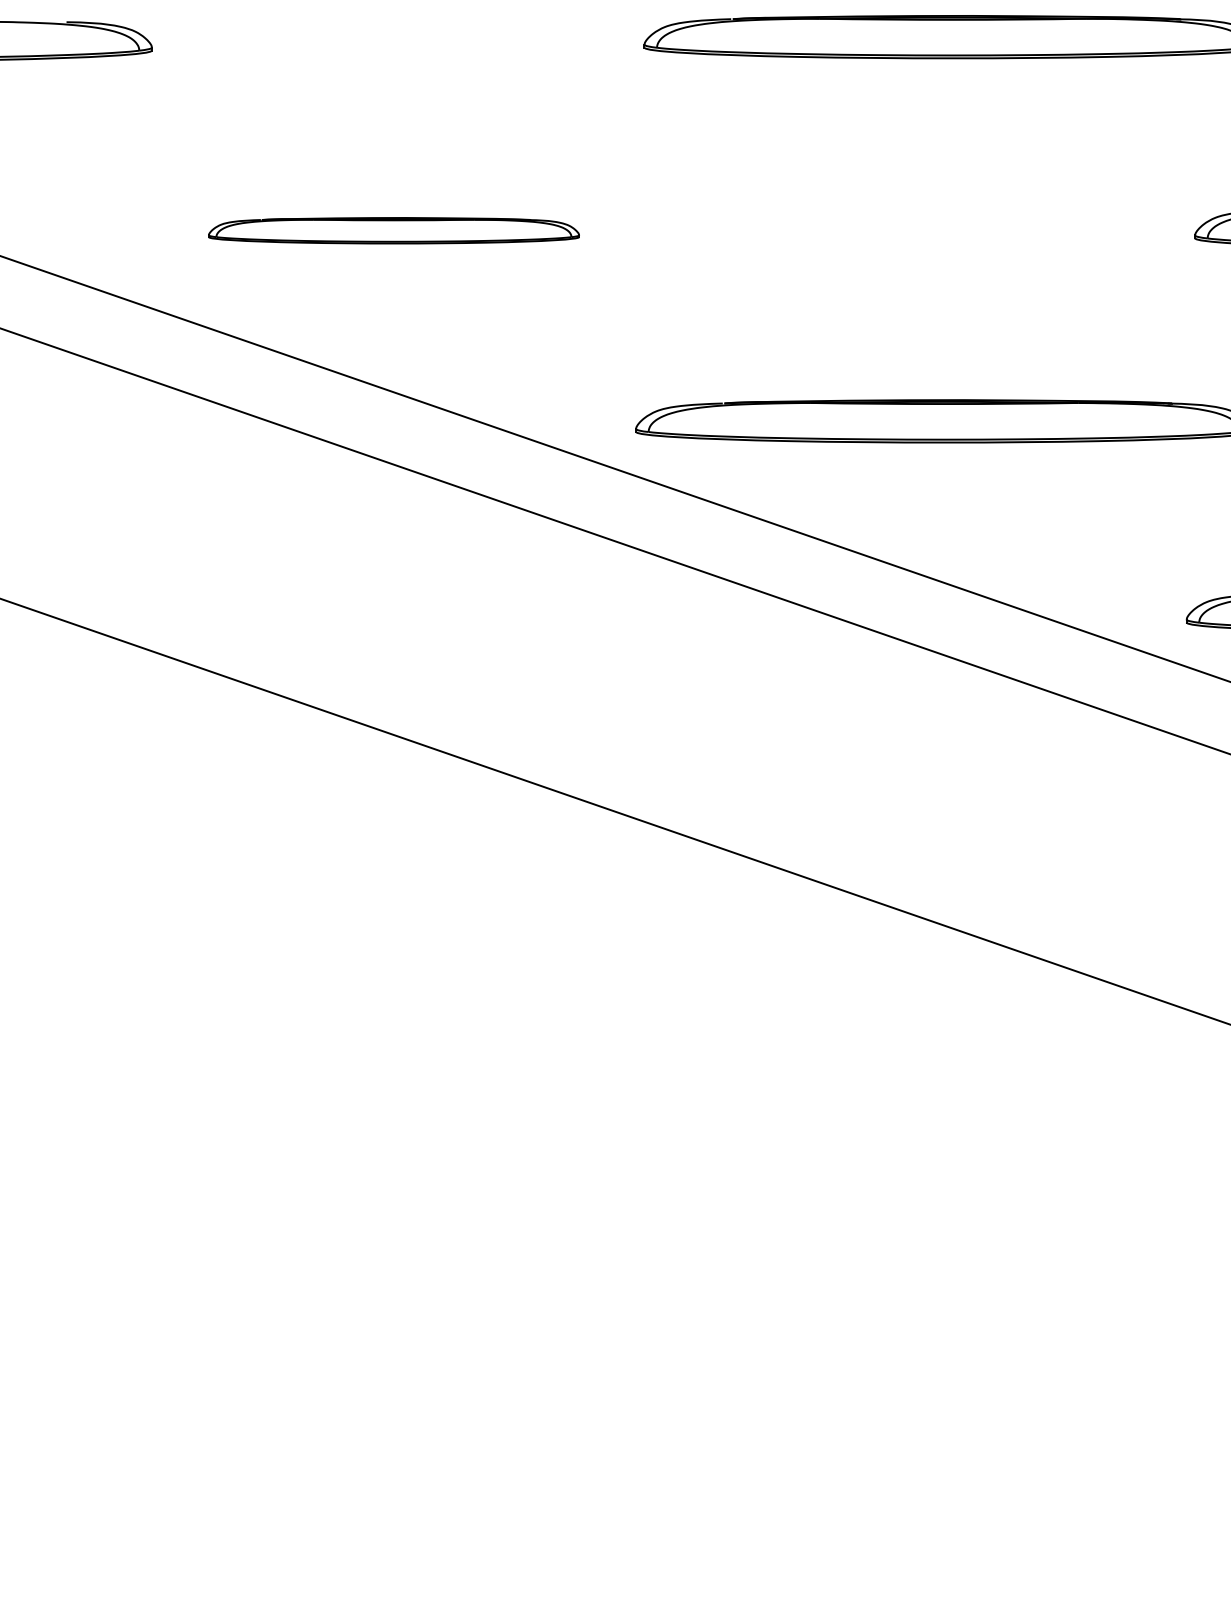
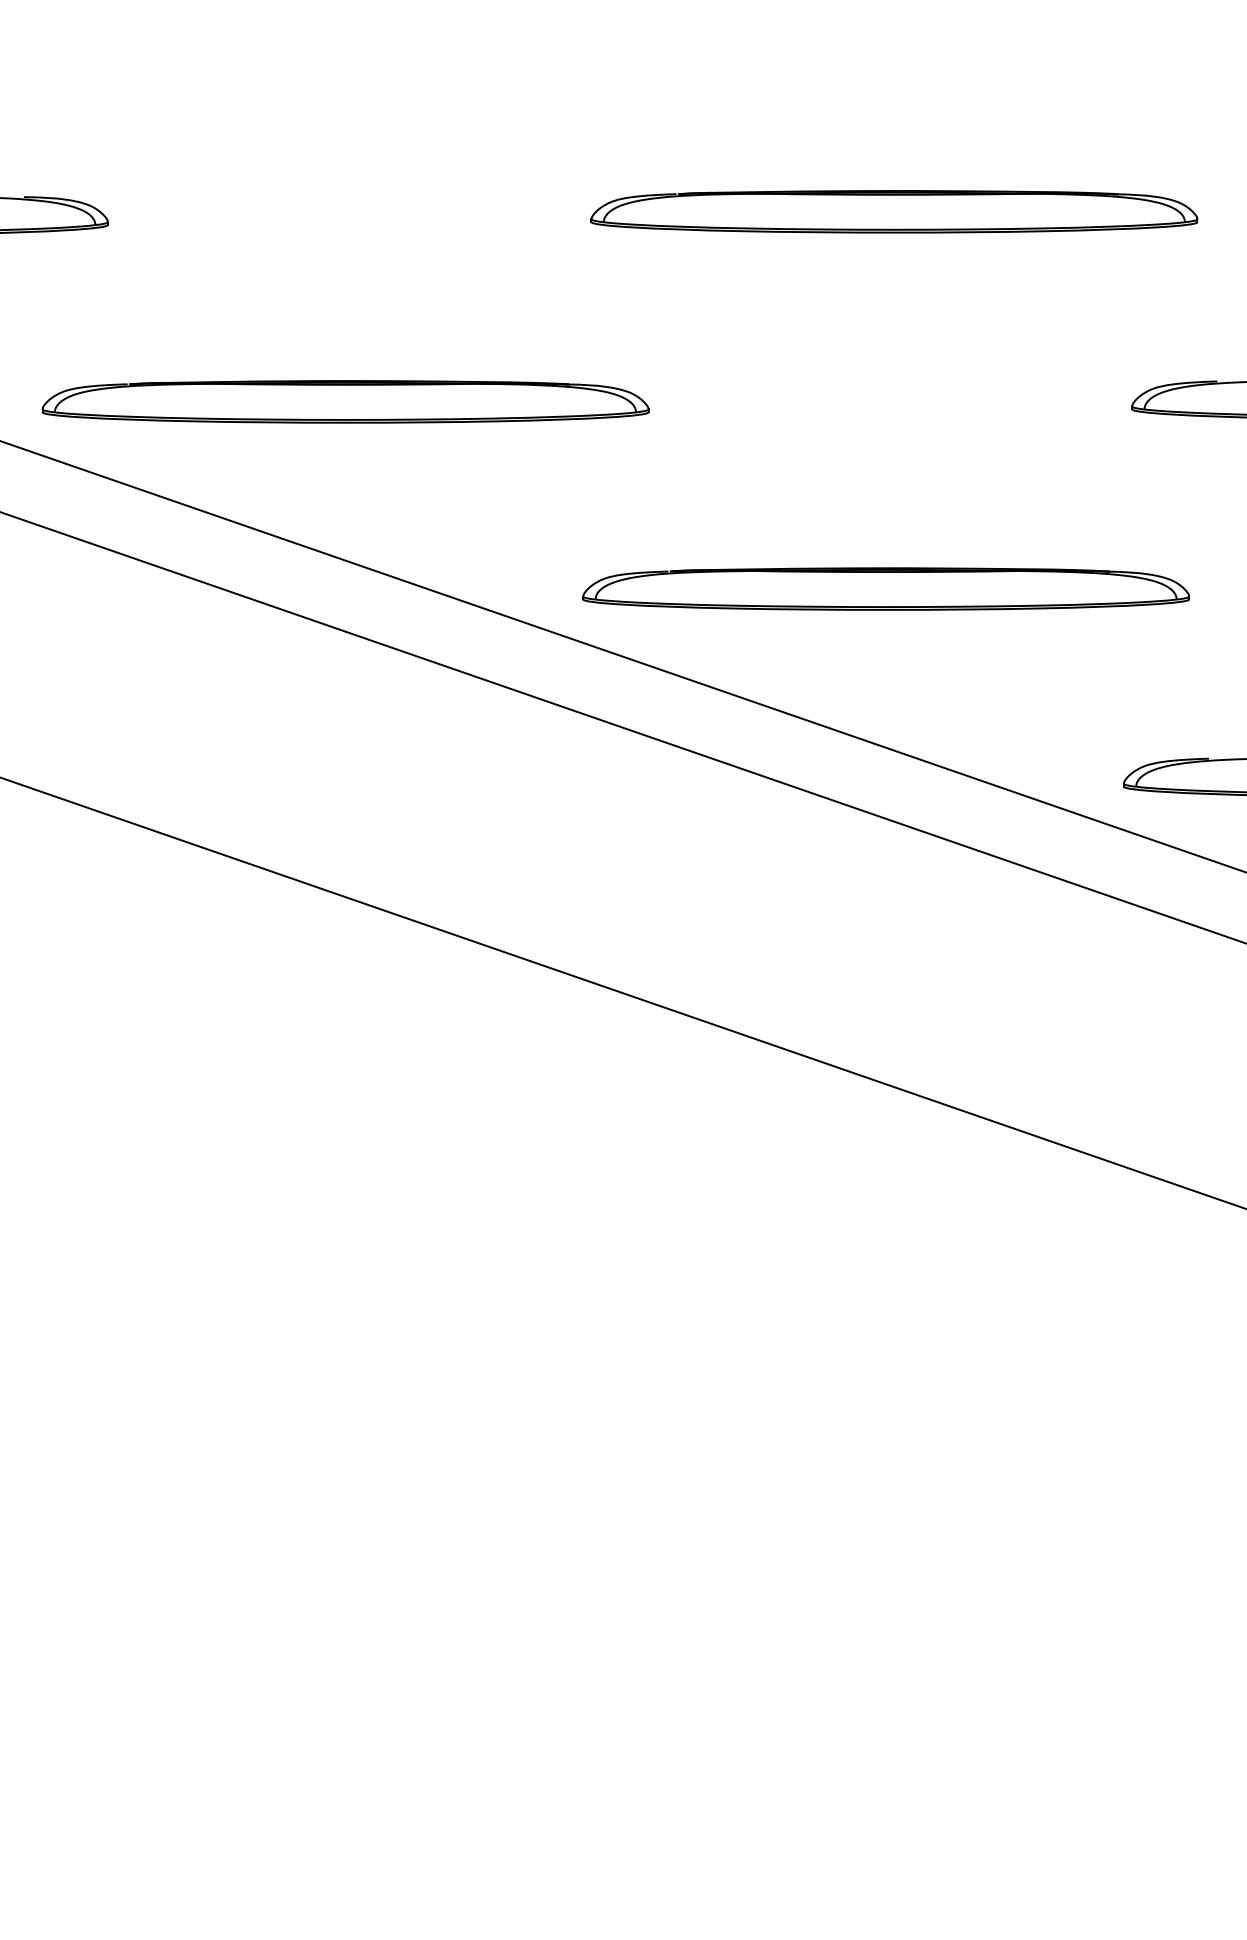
part: (393, 230) -> (345, 401), size x1.67

